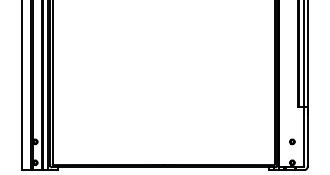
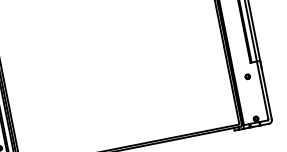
part: (292, 141) -> (247, 76), moved

